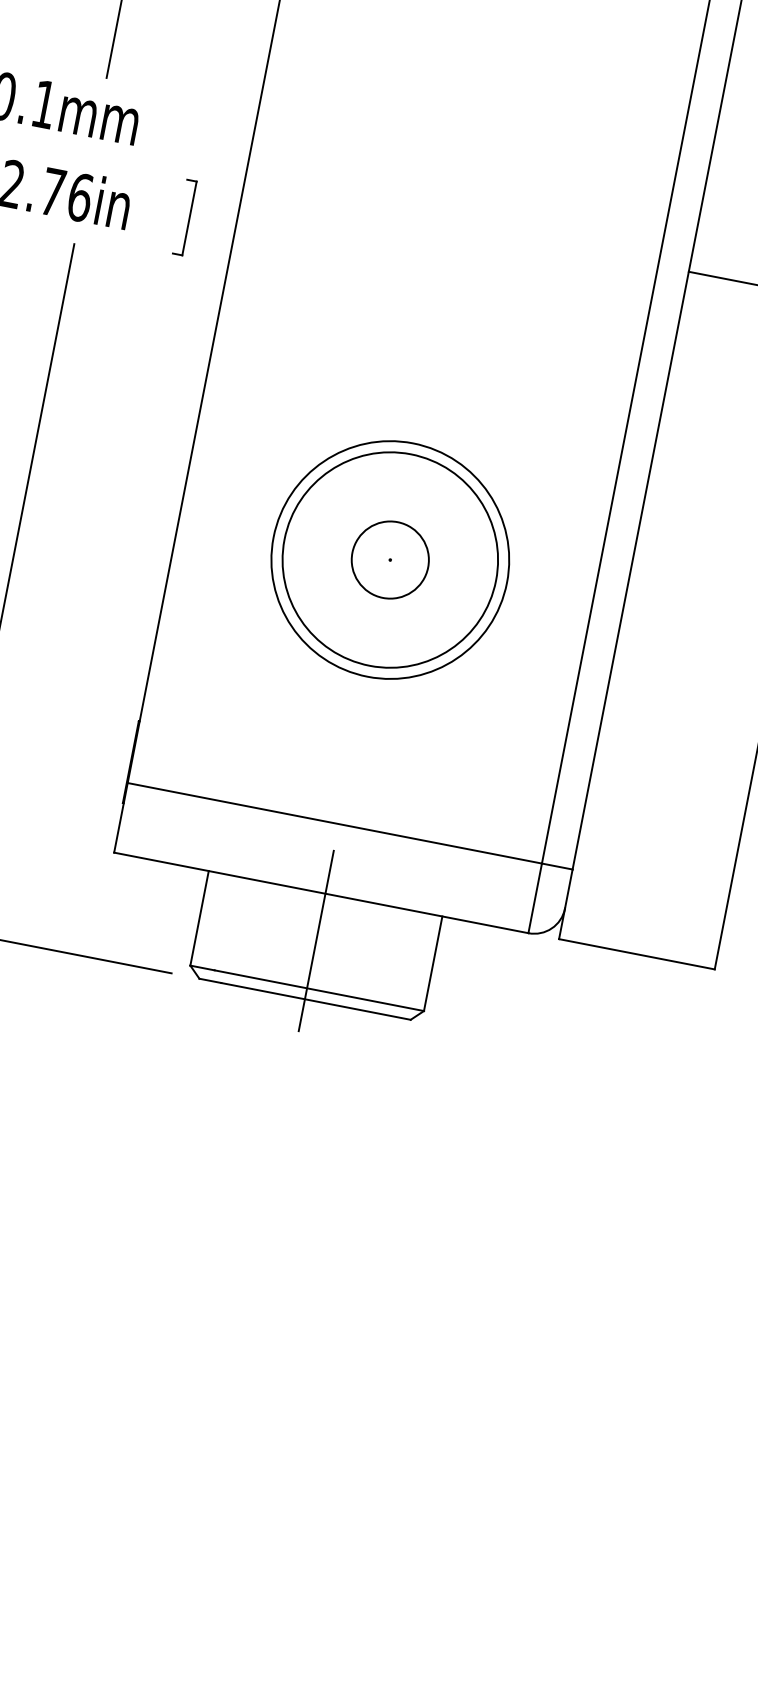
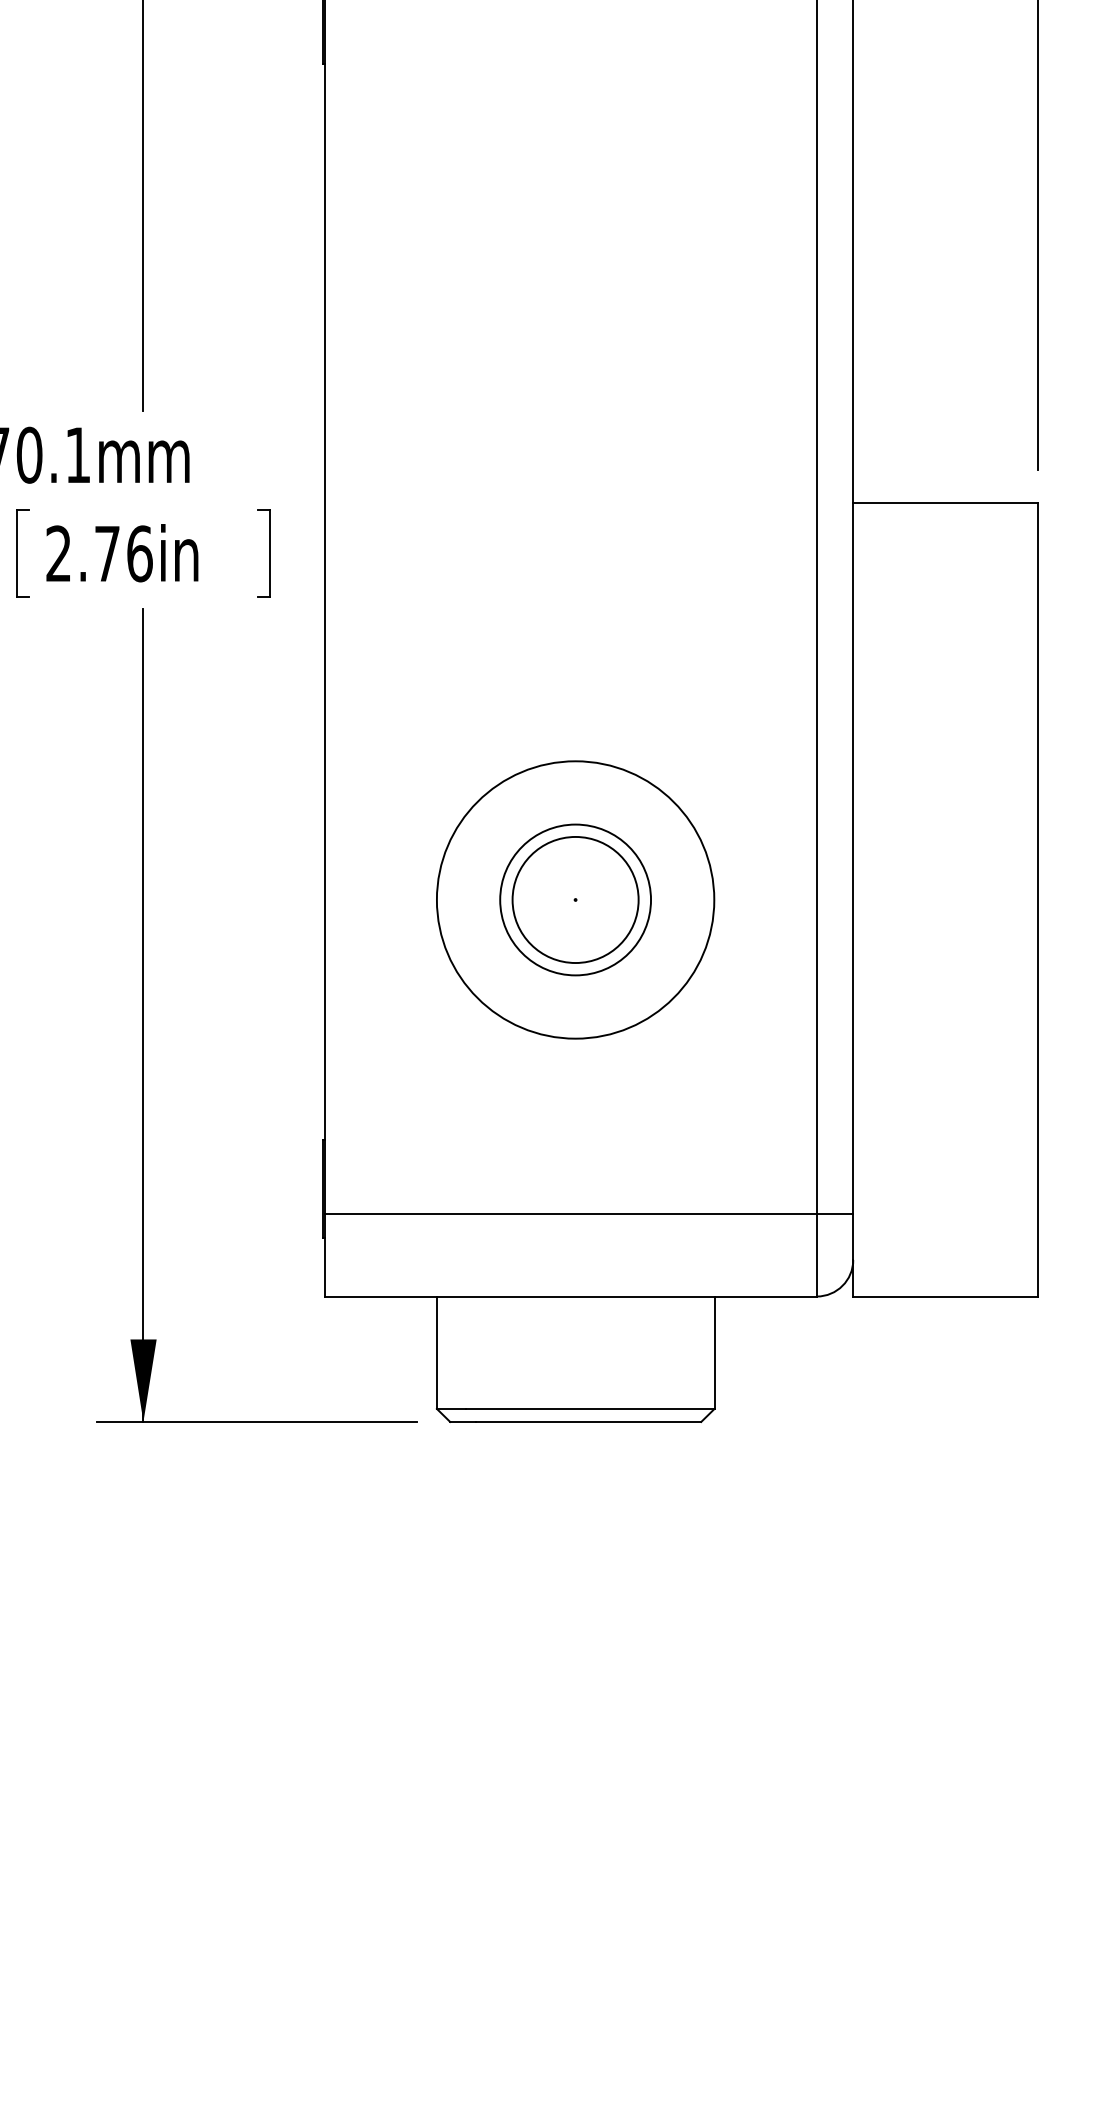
circle: (390, 559) -> (575, 899), size x0.6
circle: (390, 559) -> (575, 899), size x1.4
line: (316, 940) -> (575, 1352), removed

